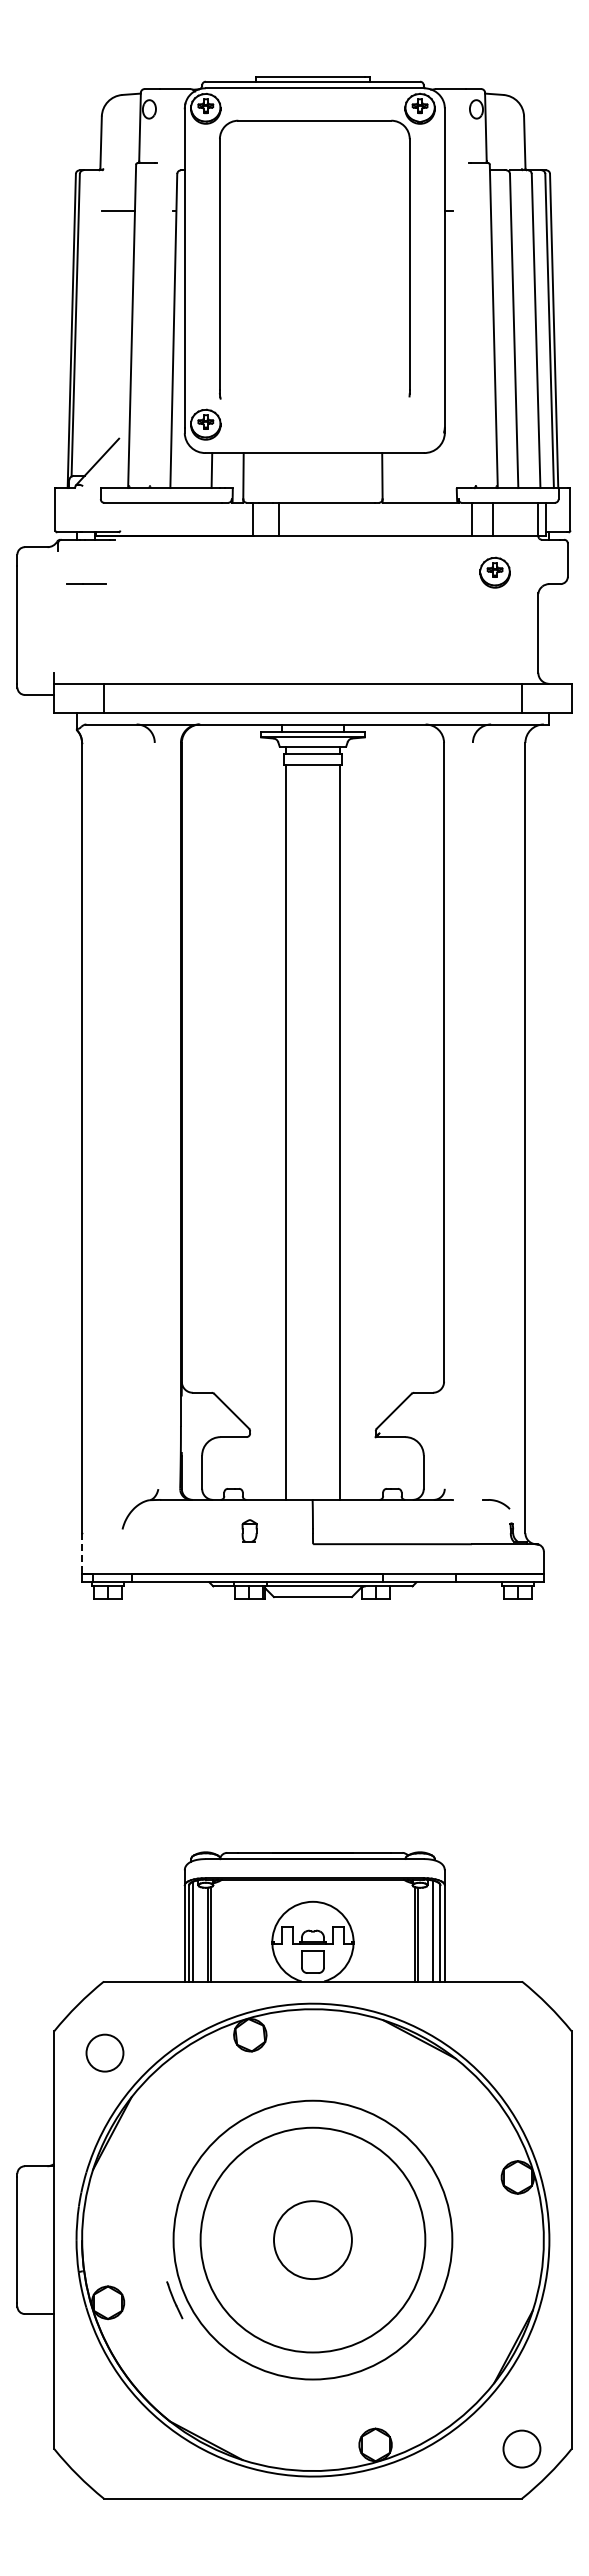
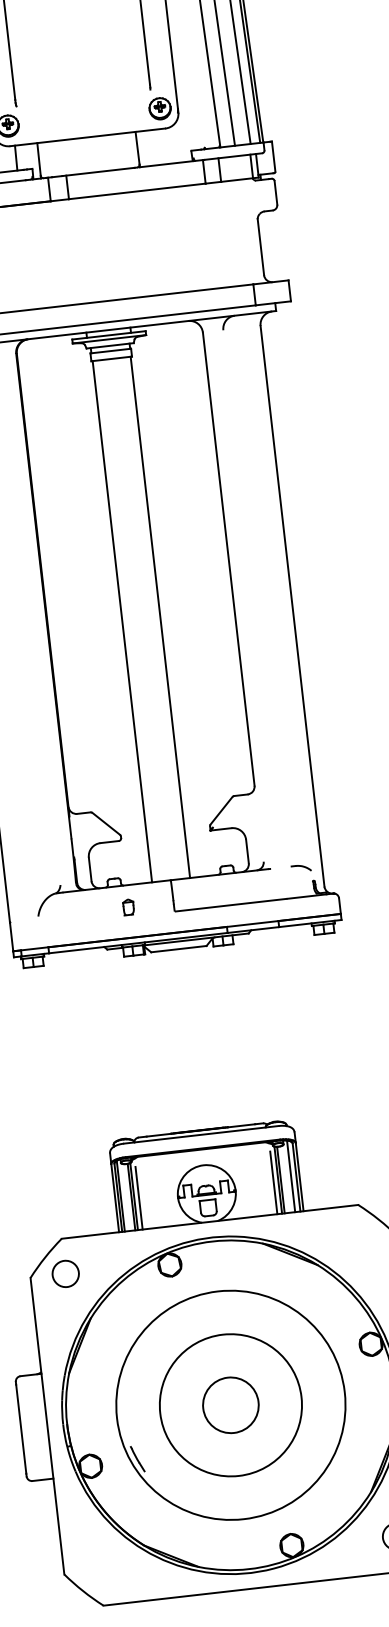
part: (494, 572) -> (159, 108), moved
line: (82, 1554) -> (11, 937), dashed -> solid
line: (218, 1937) -> (139, 1198), added
line: (407, 1937) -> (273, 1182), added
circle: (104, 2052) -> (65, 1273), moved
circle: (312, 2239) -> (230, 1404), size x0.71
circle: (312, 2239) -> (230, 1404), size x1.43

